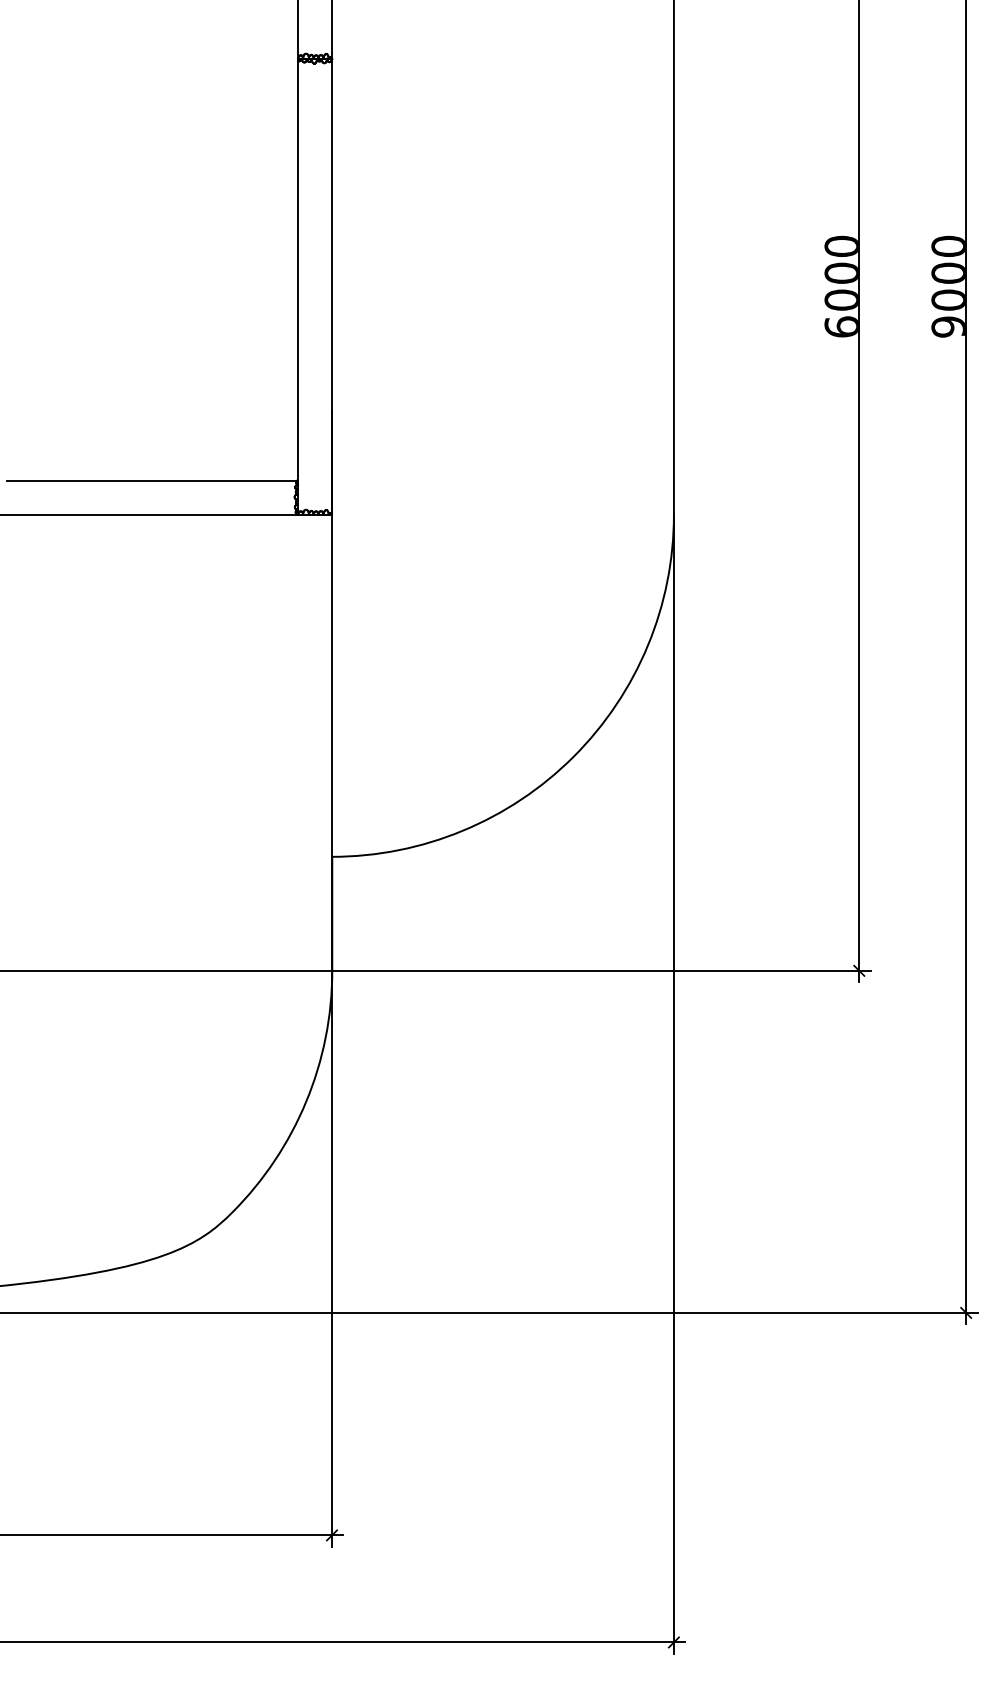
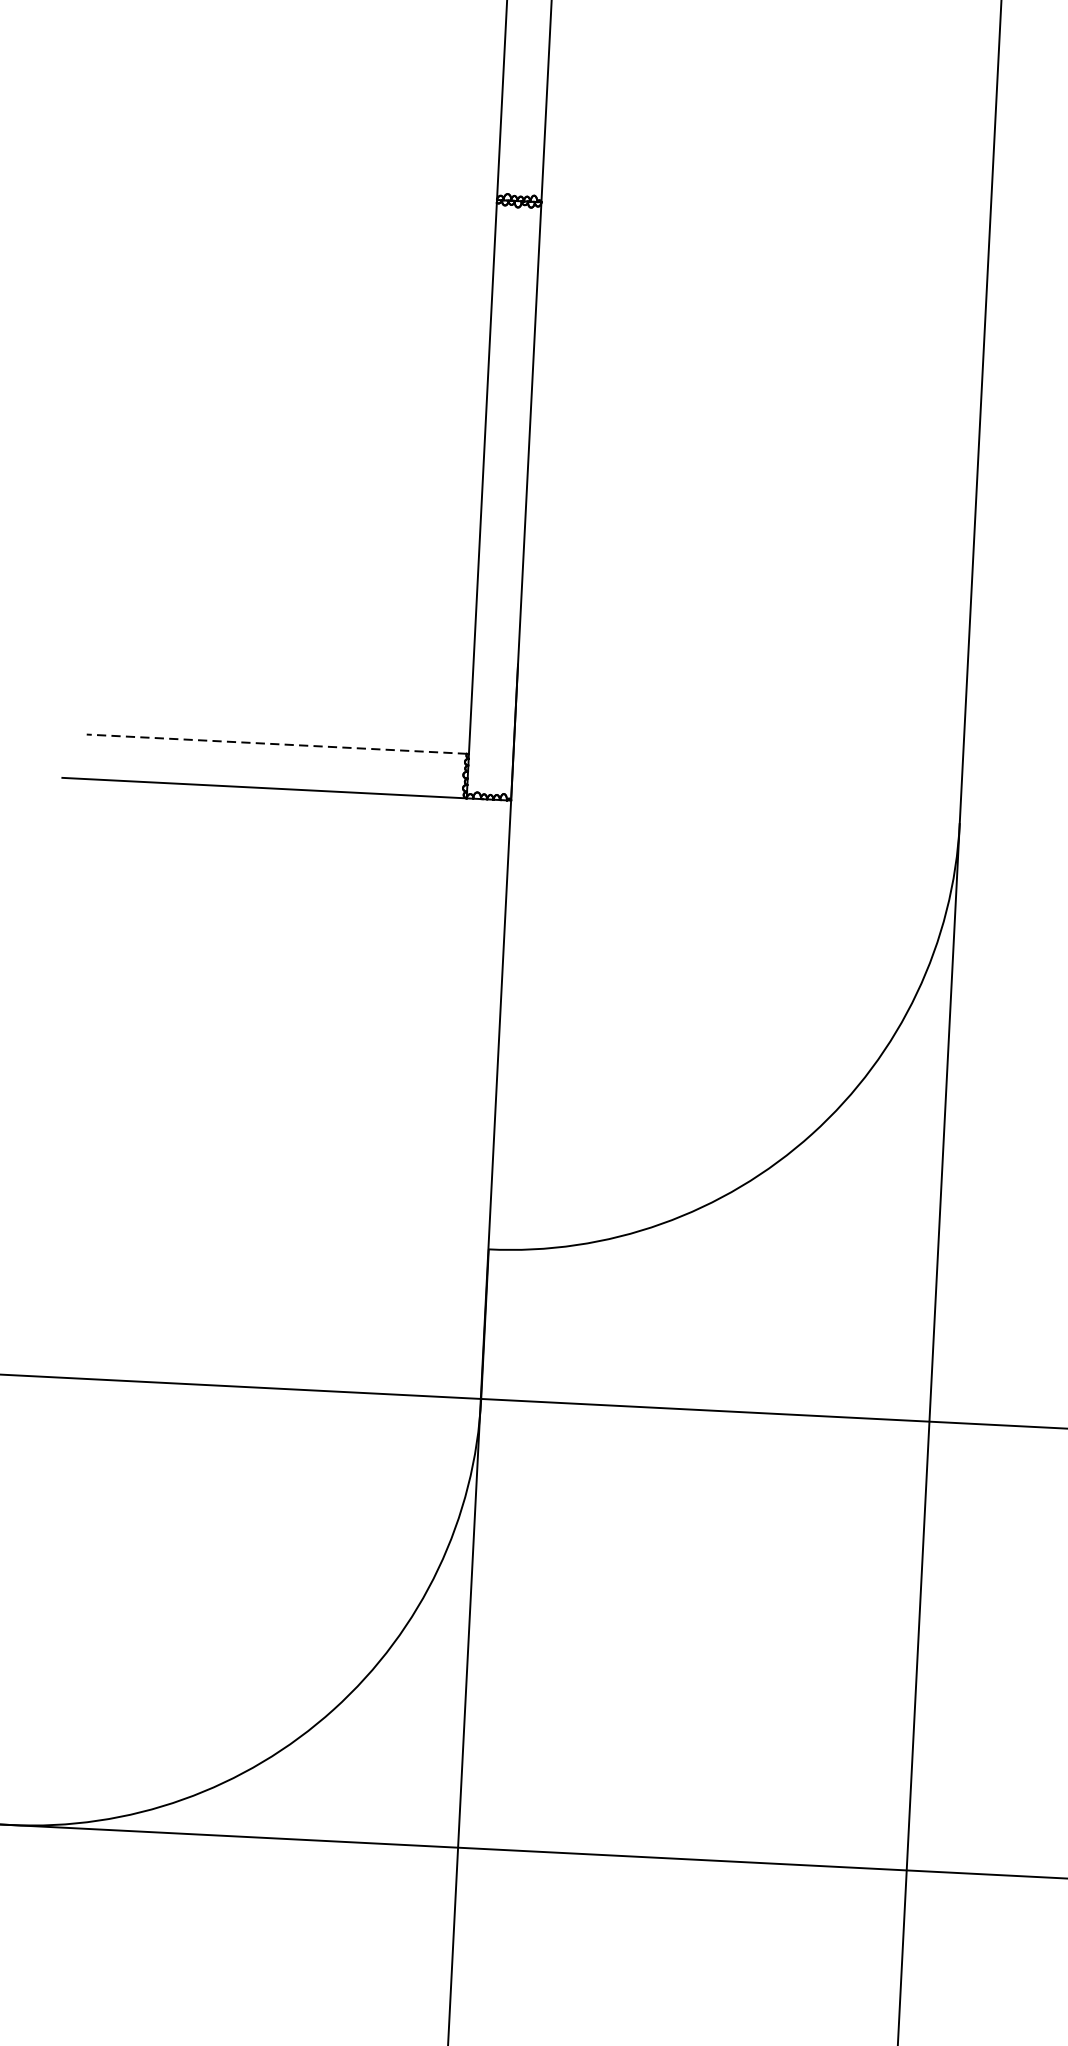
line: (151, 480) -> (276, 743), solid -> dashed

